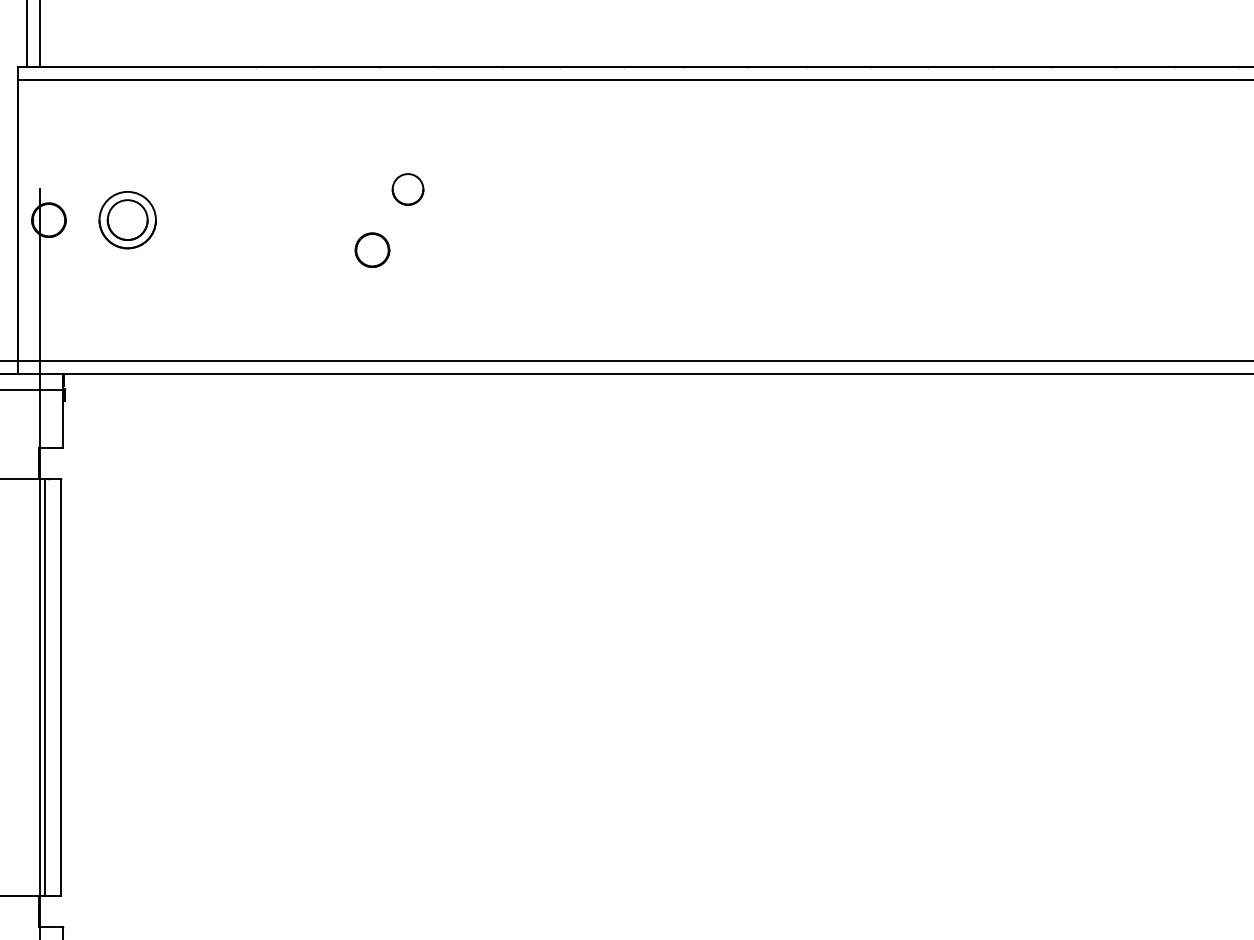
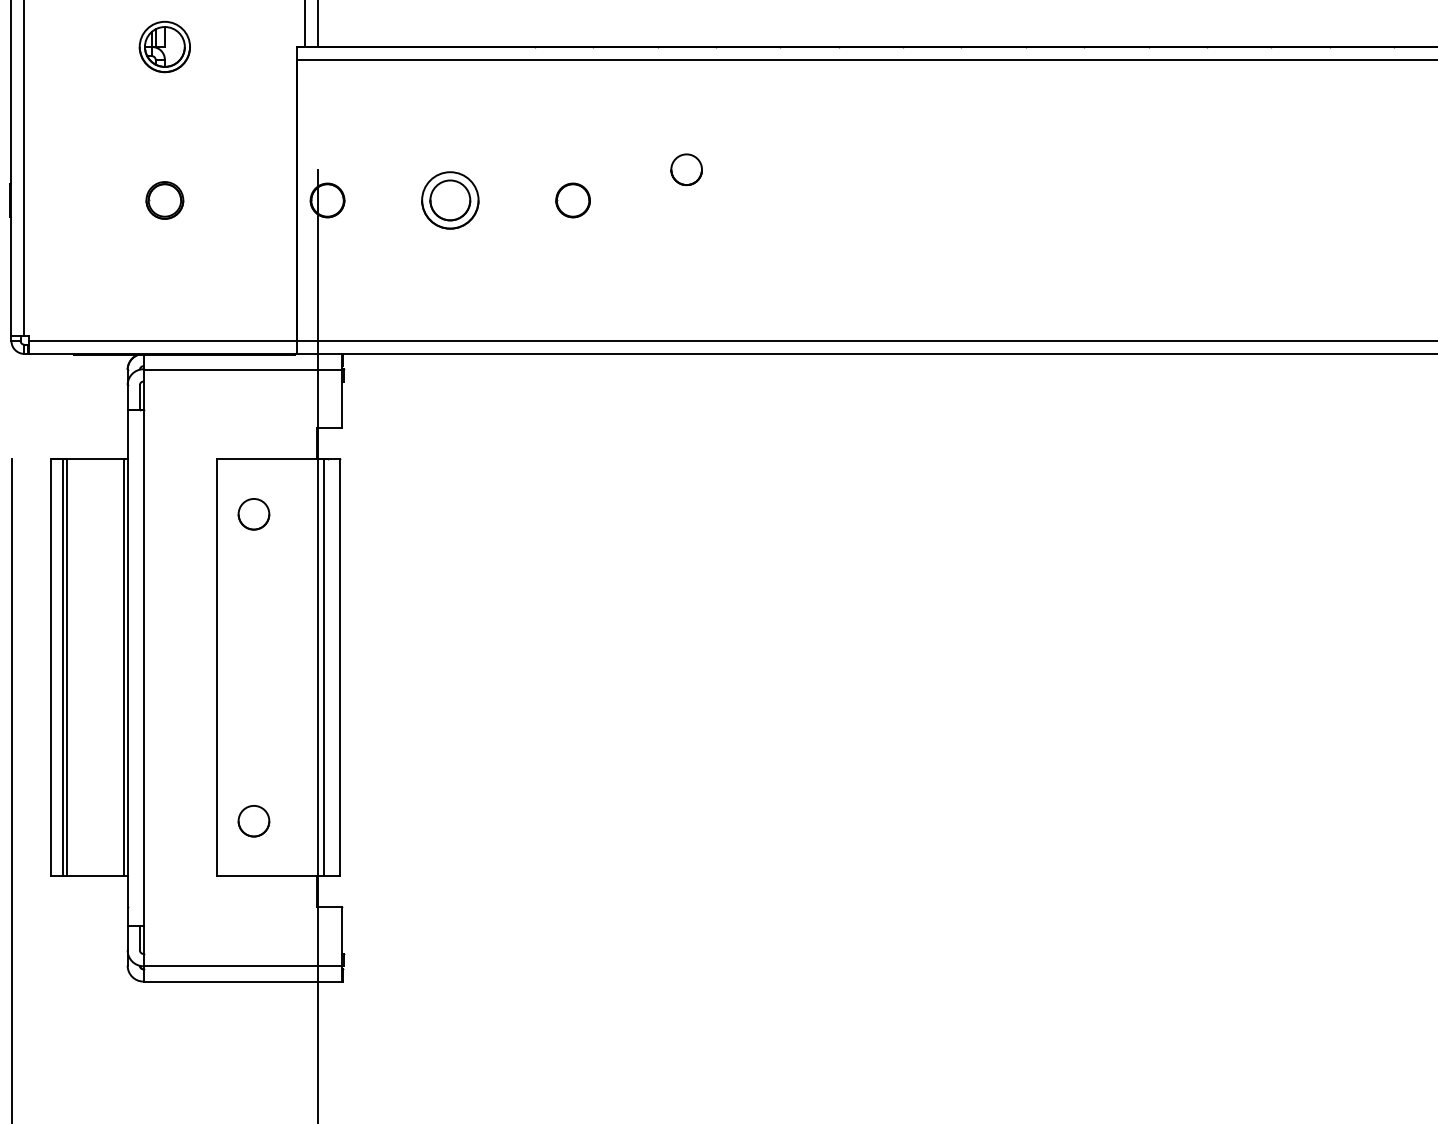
part: (127, 220) -> (450, 200), moved
part: (371, 250) -> (572, 200), moved

